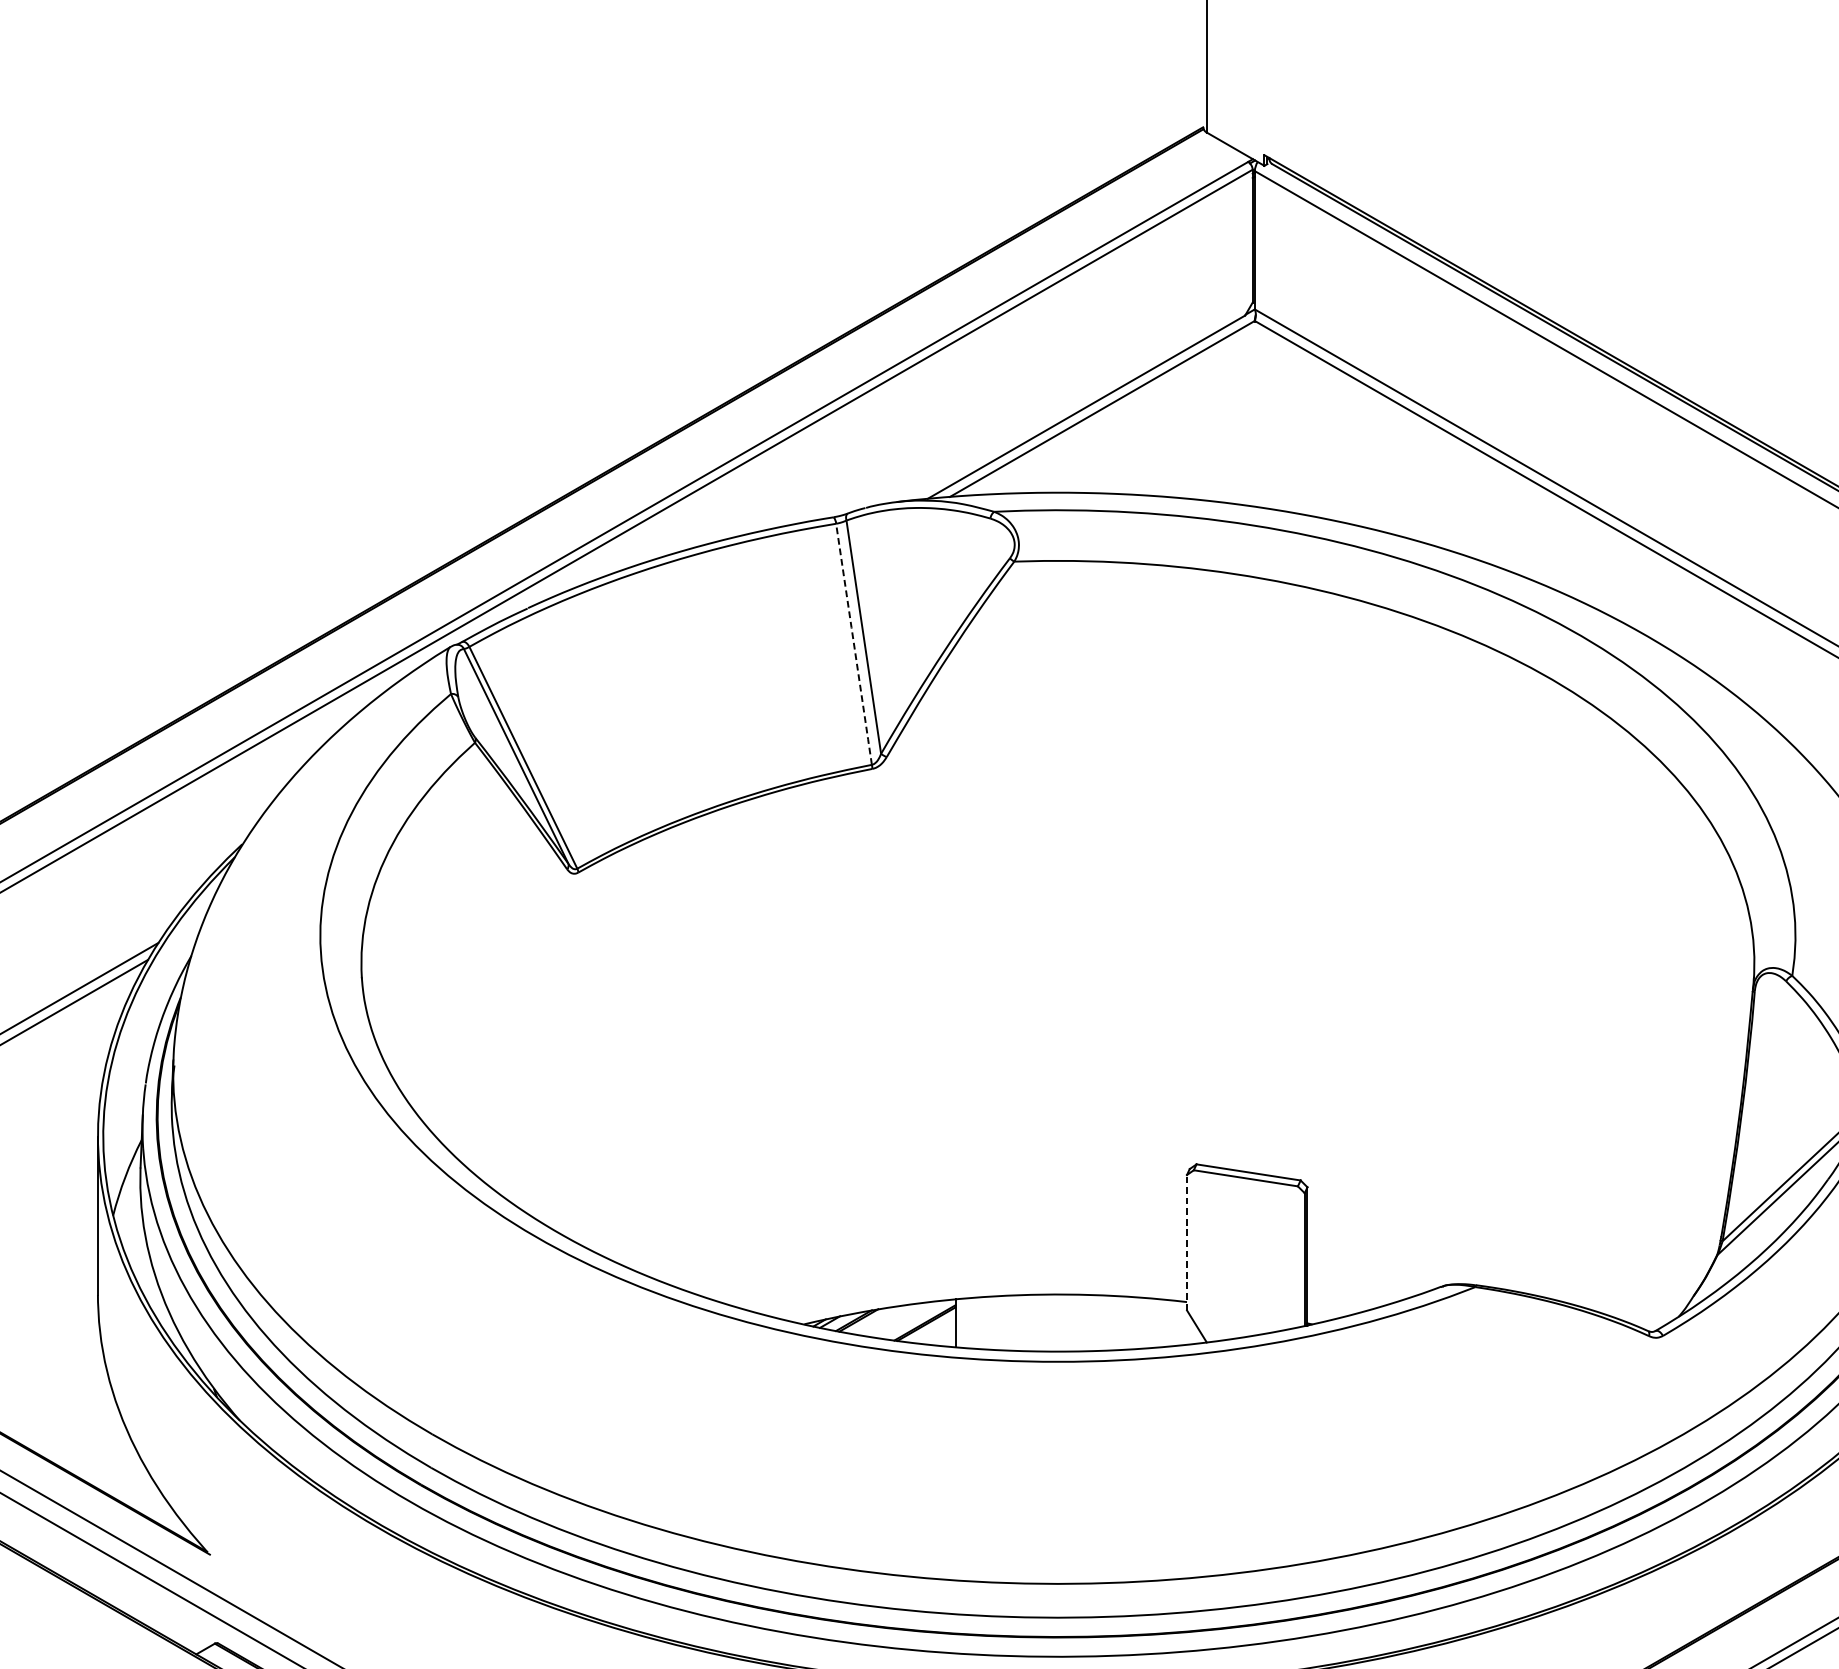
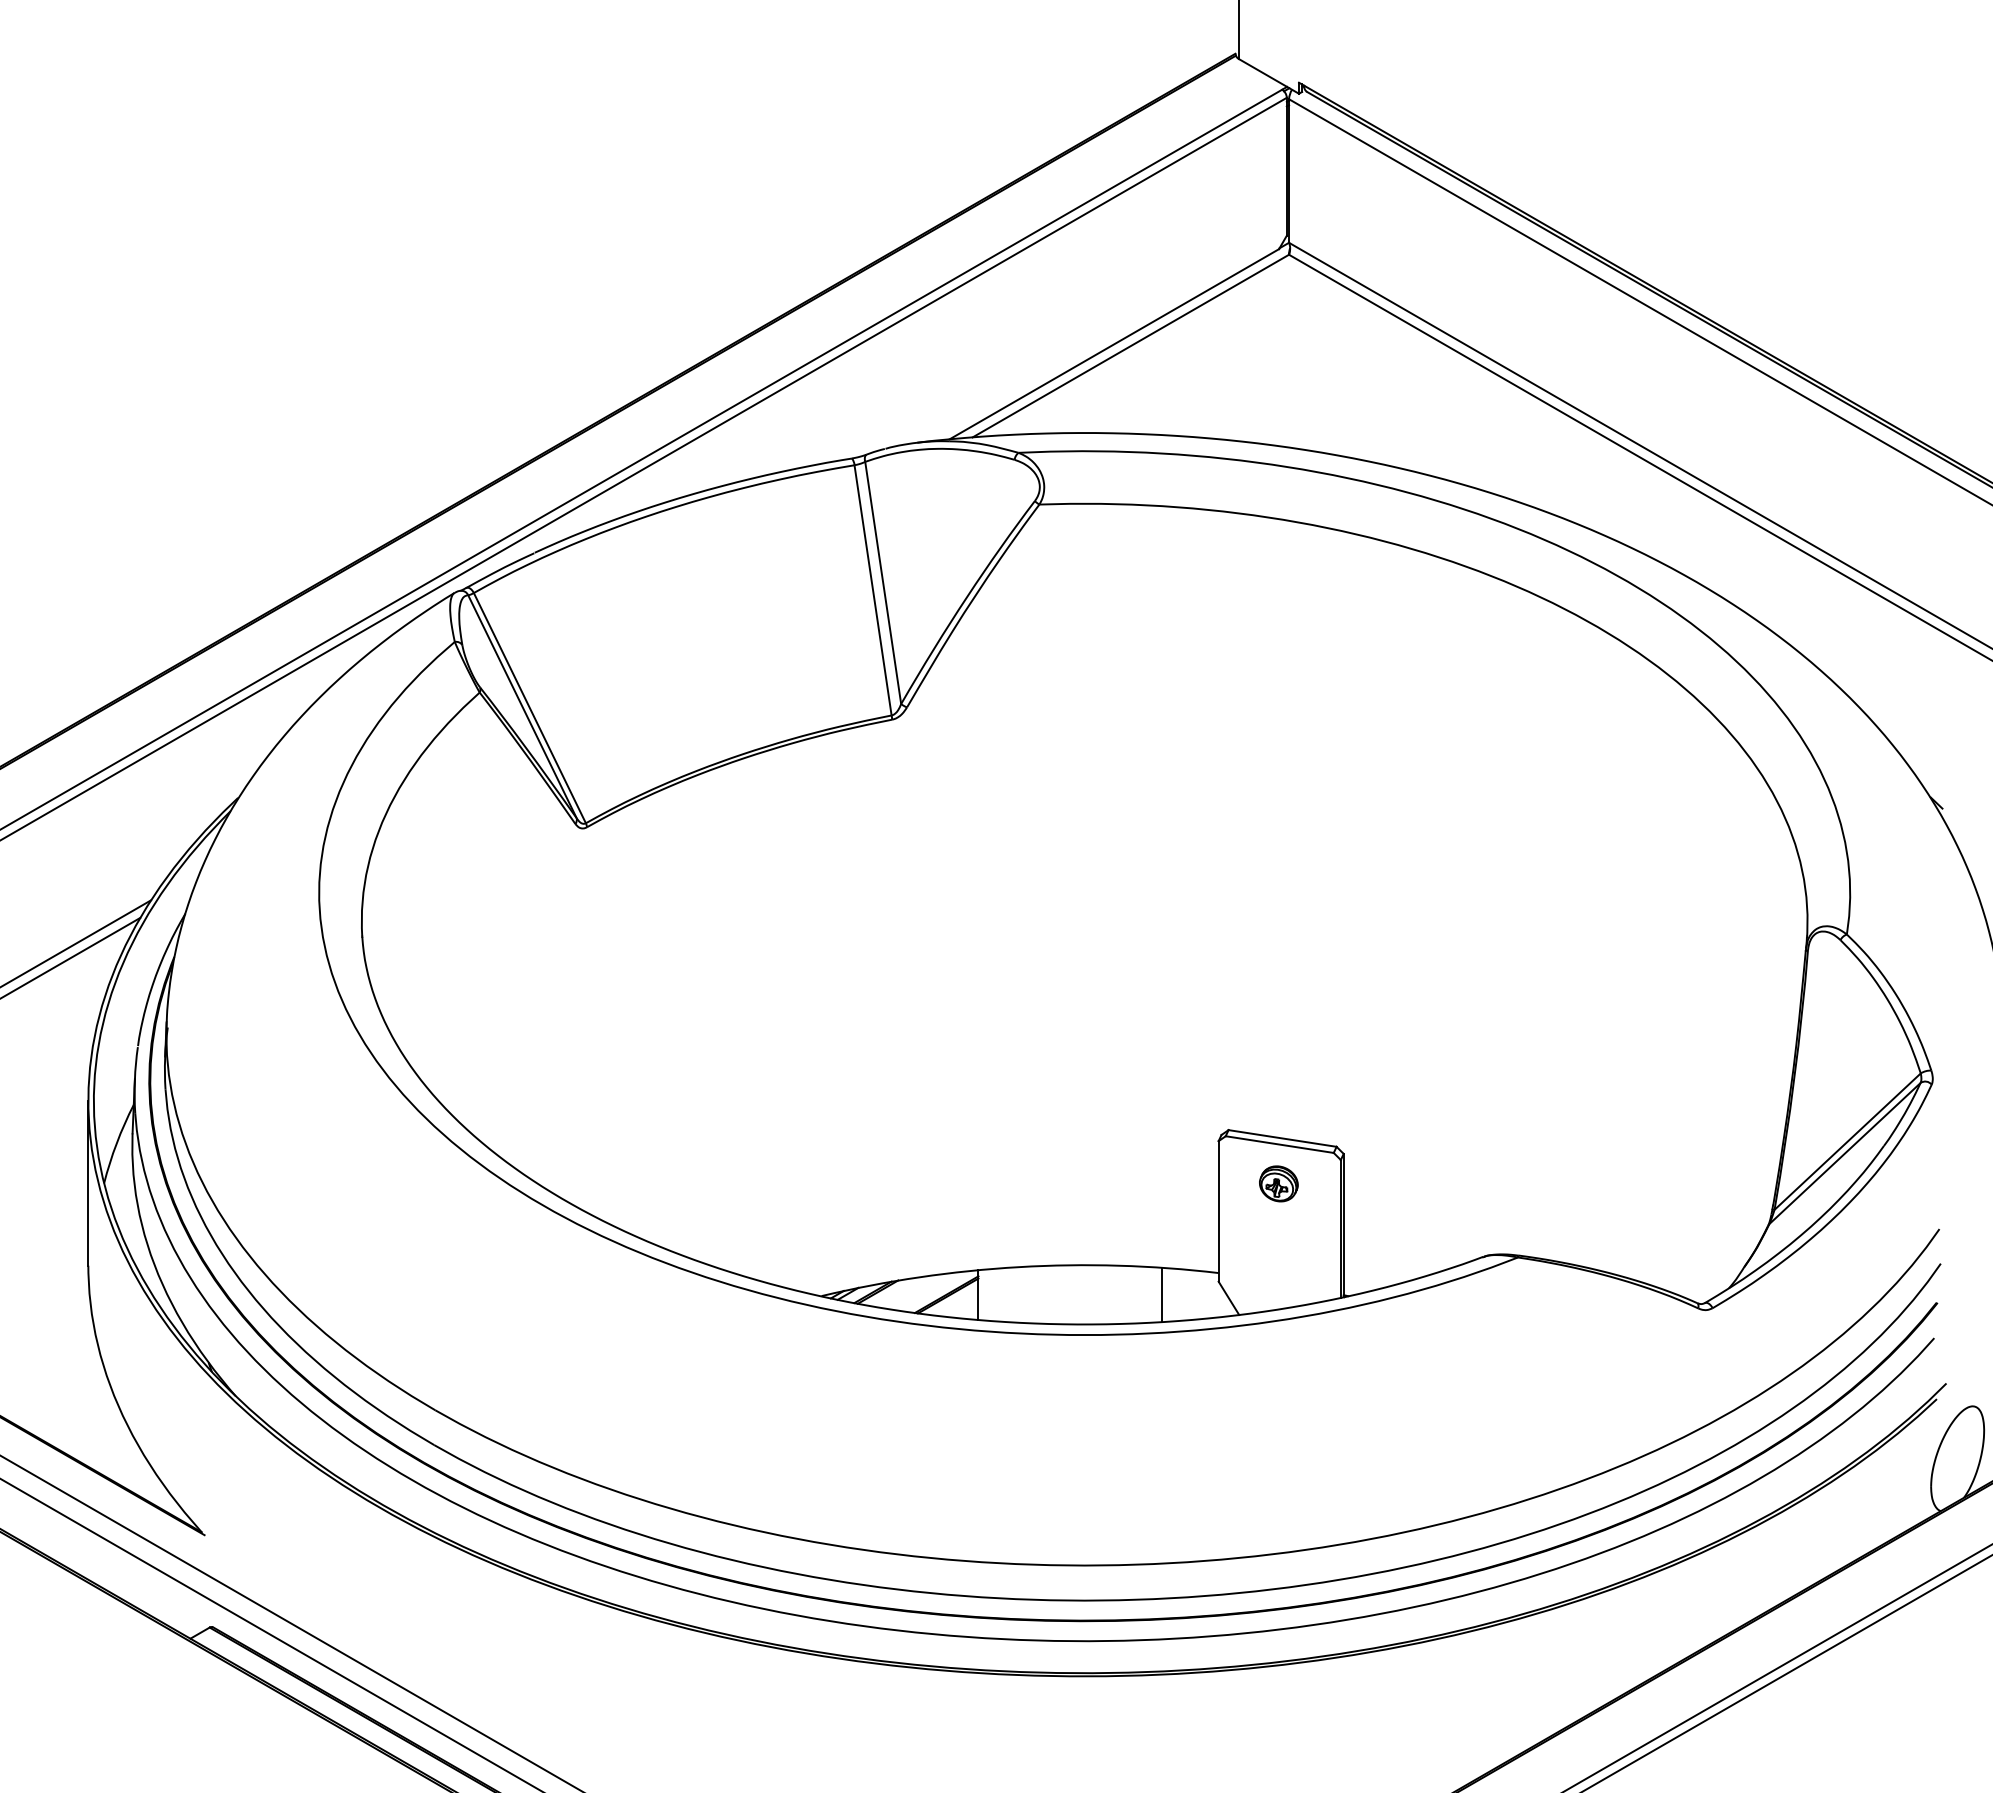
line: (854, 644) -> (873, 590), dashed -> solid
part: (1244, 1215) -> (1278, 1183), added
line: (1186, 1241) -> (1218, 1210), dashed -> solid
line: (1131, 1322) -> (1161, 1294), added

